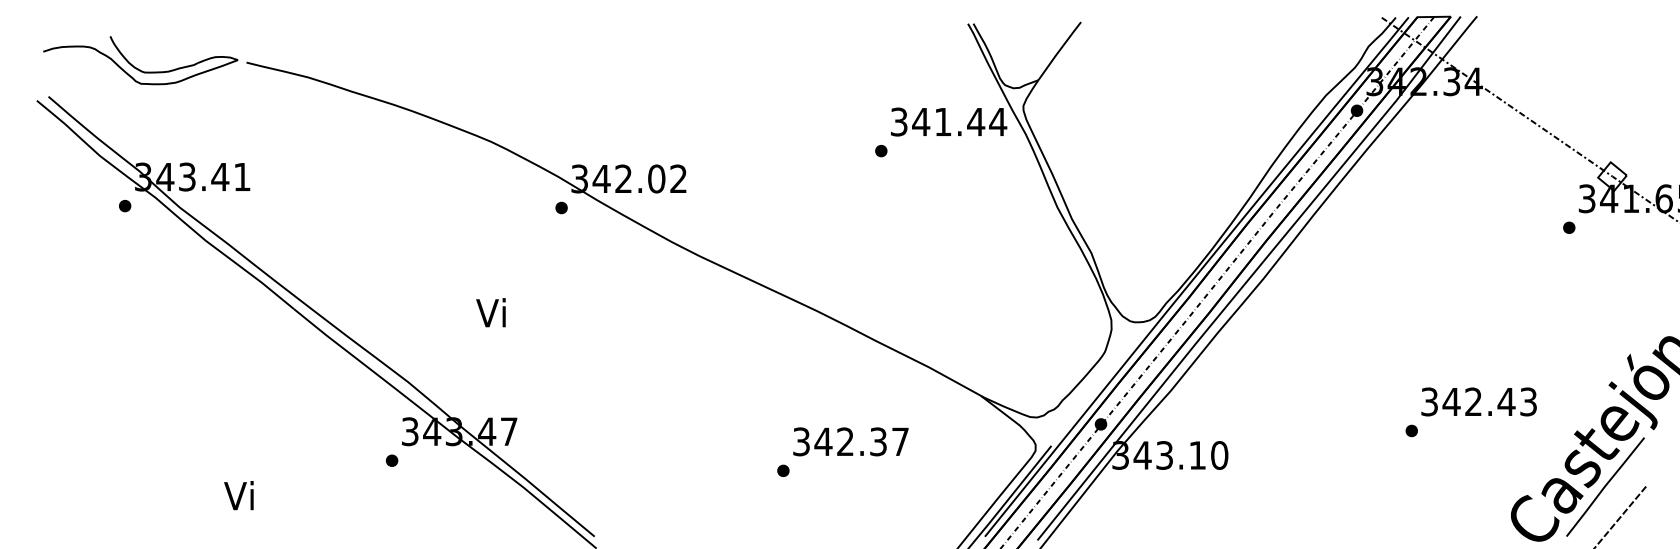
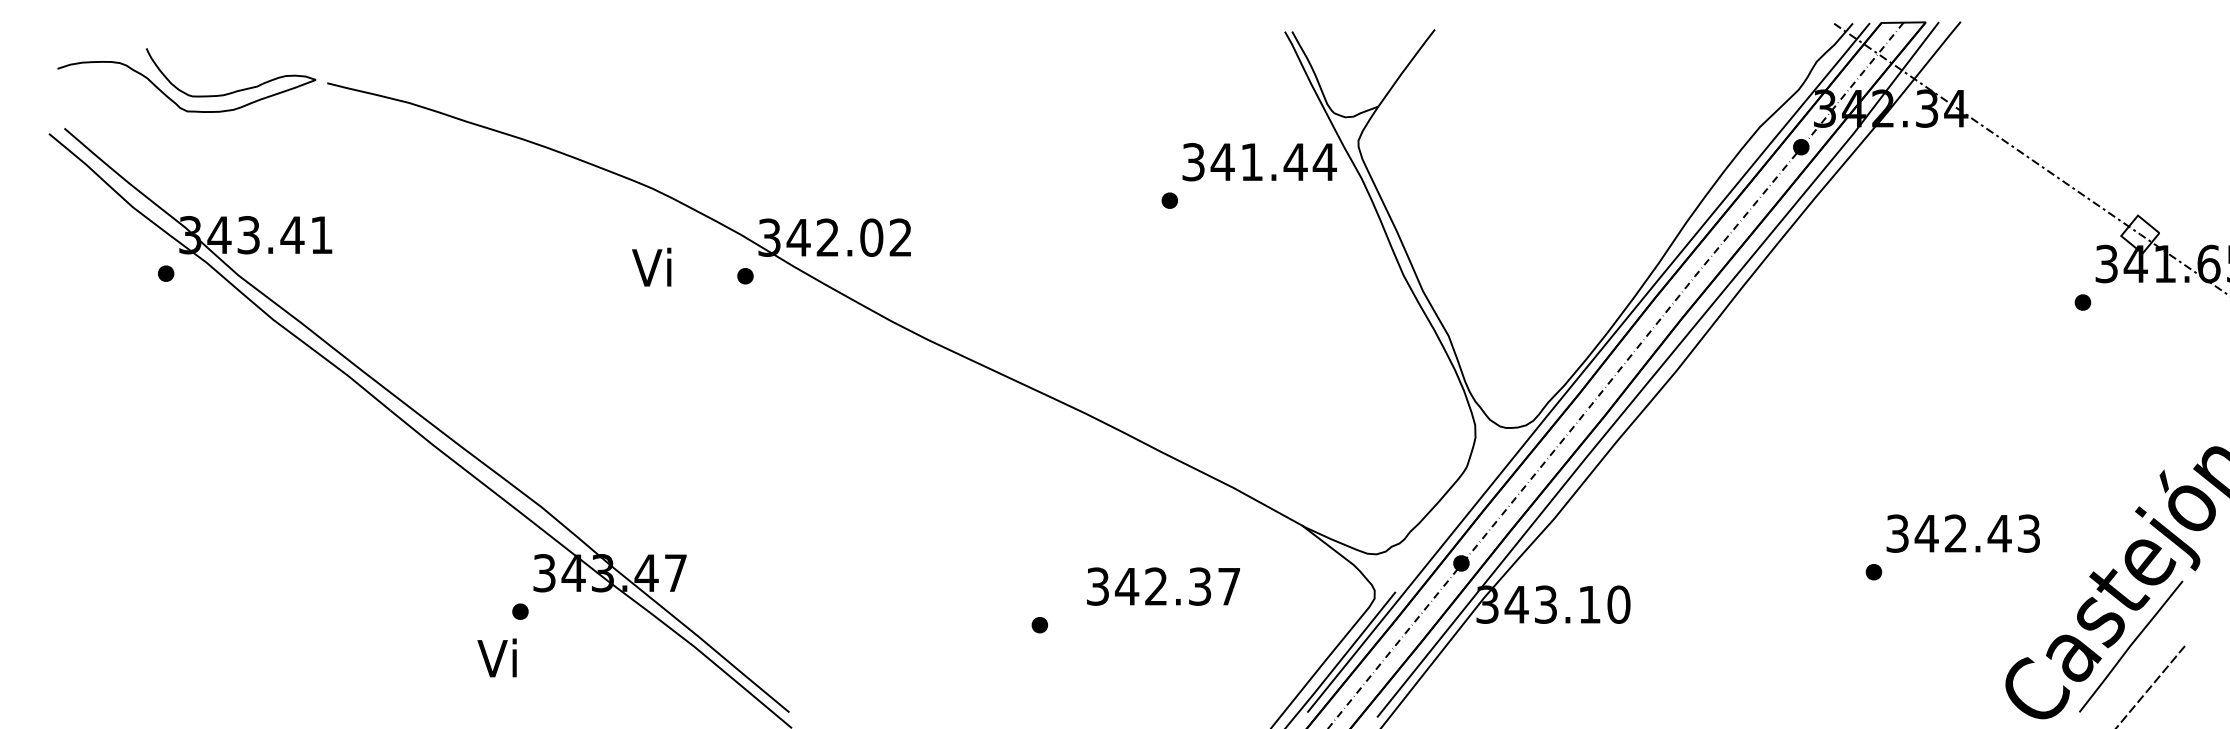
text: (490, 312) -> (651, 266), moved
text: (850, 441) -> (1163, 586), moved
text: (238, 495) -> (496, 657), moved

